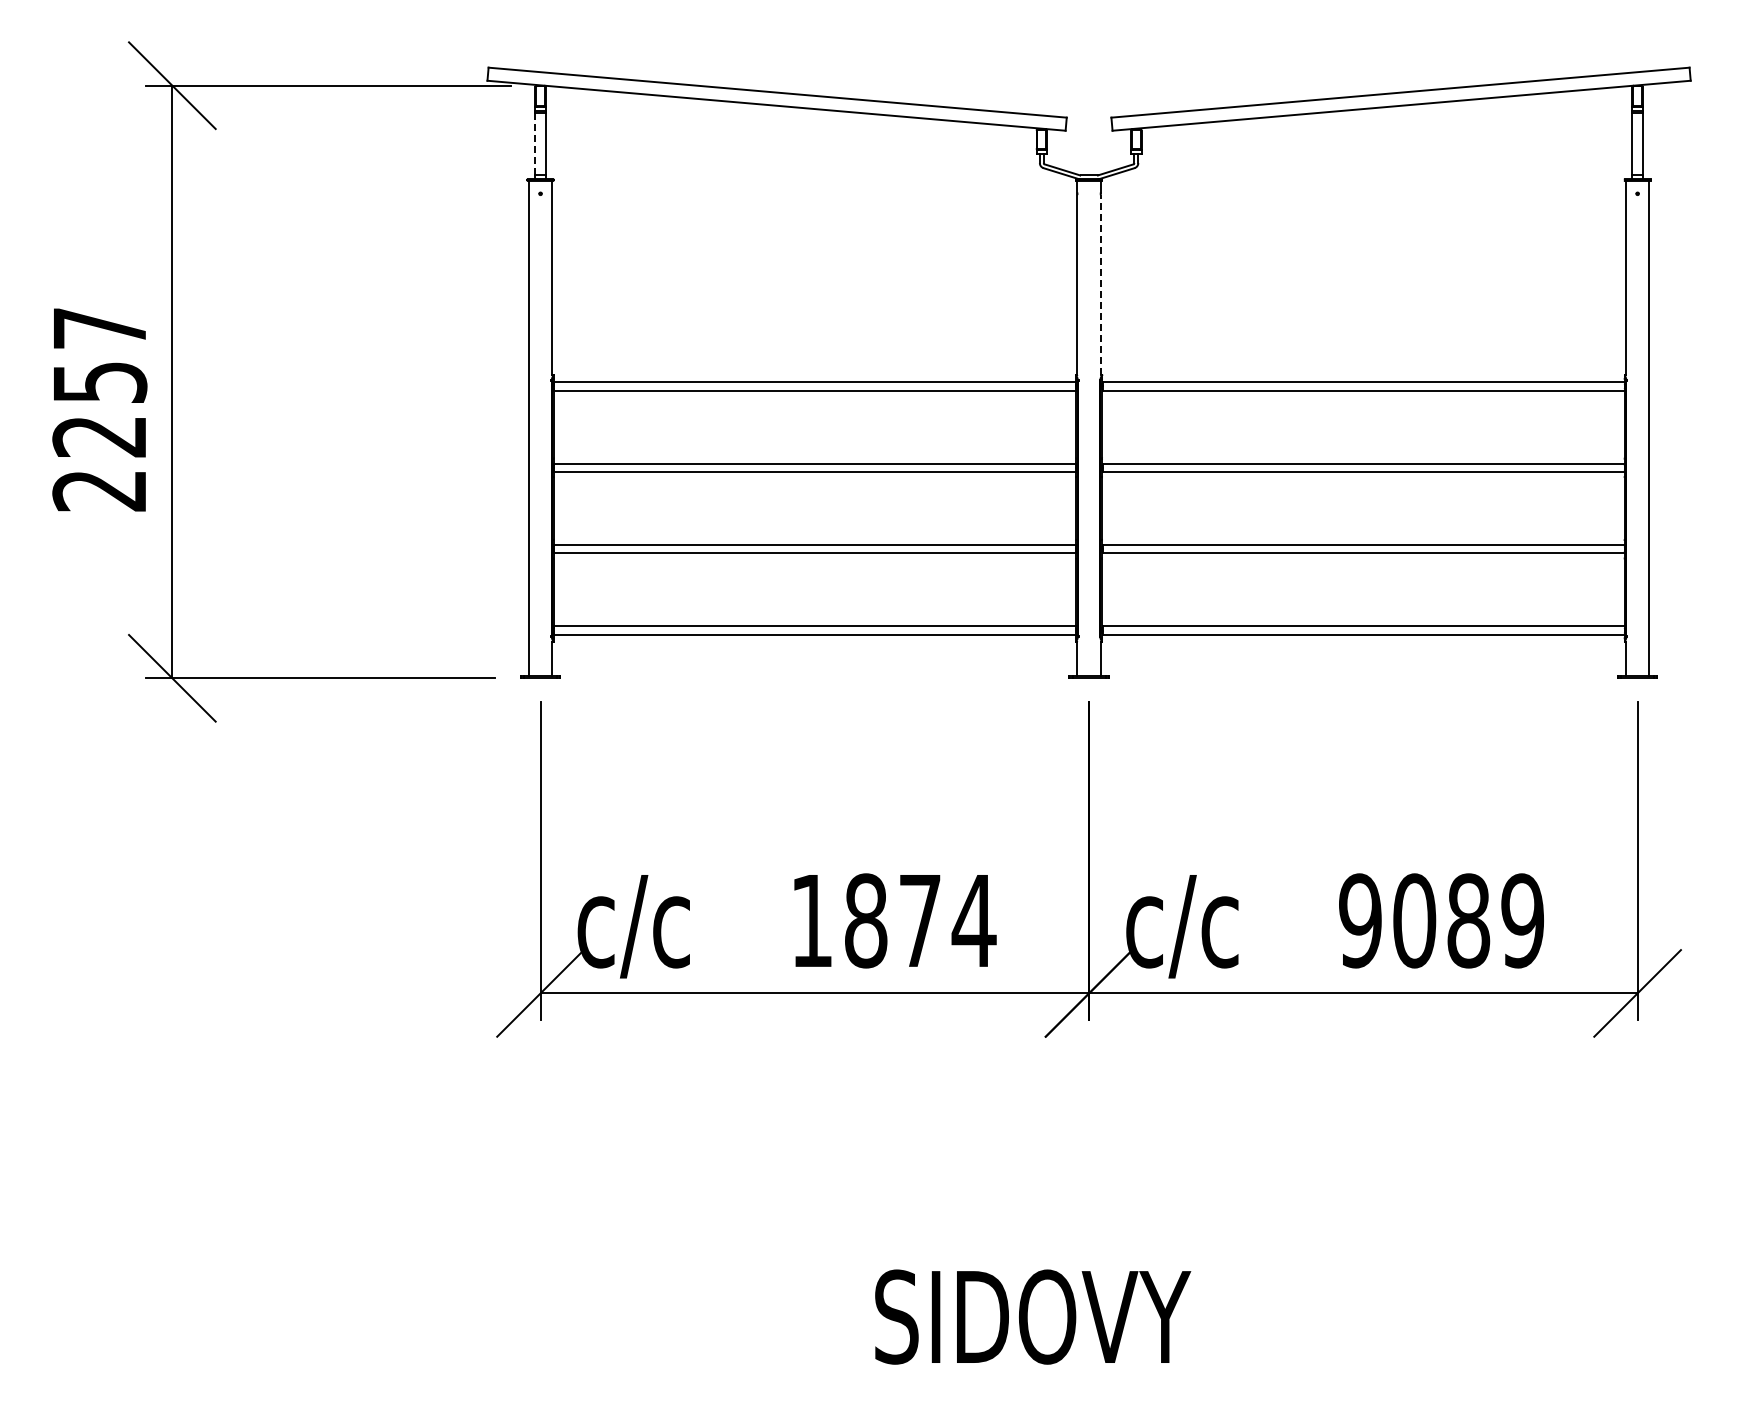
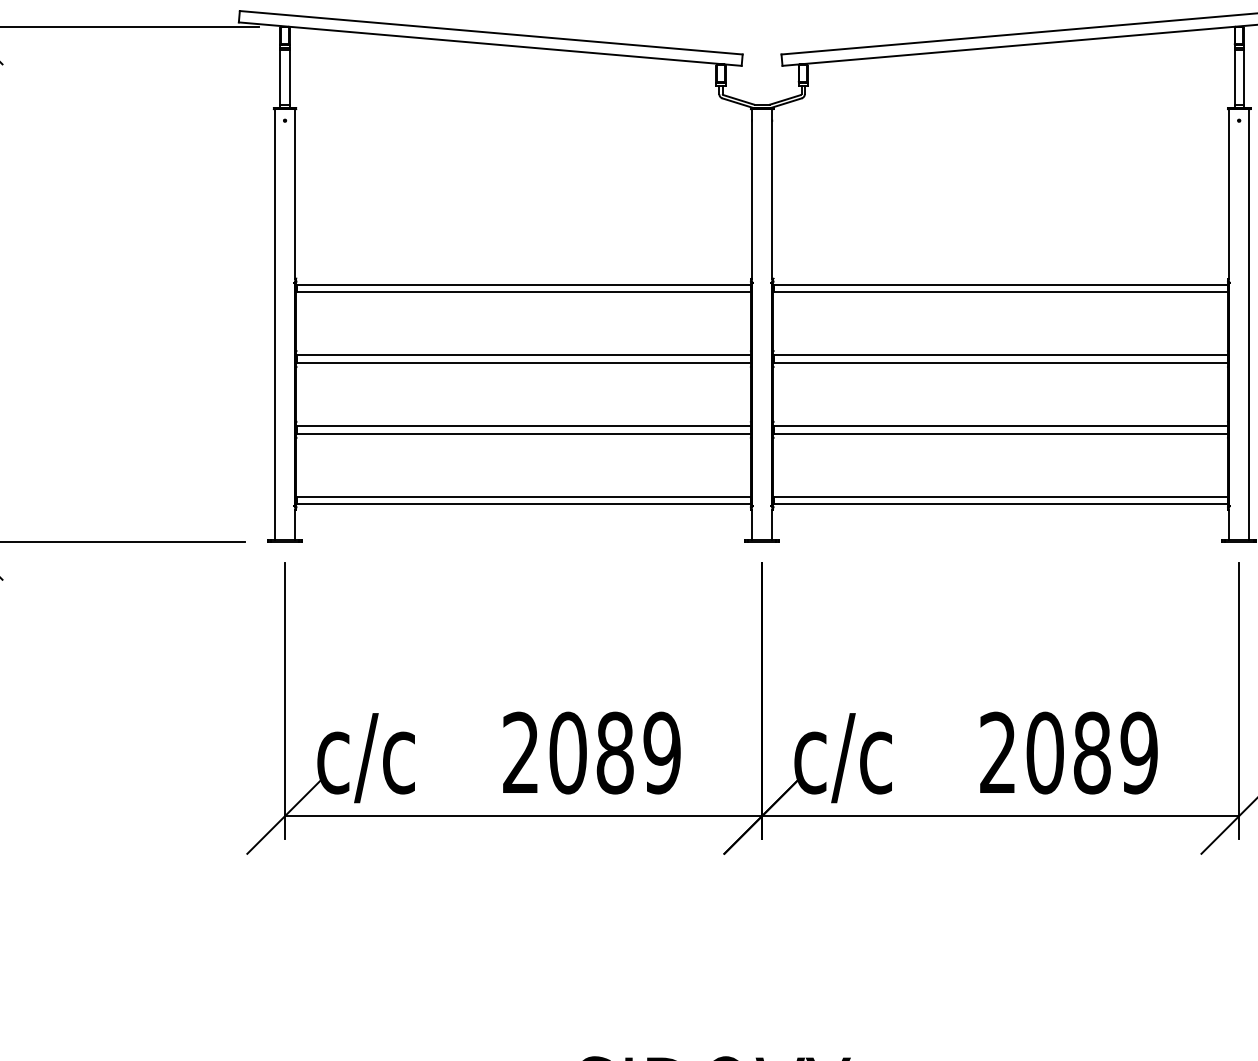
line: (535, 144) -> (280, 77), dashed -> solid
line: (1100, 284) -> (772, 199), dashed -> solid
text: (893, 920) -> (591, 752), 1874 -> 2089
text: (1360, 920) -> (998, 752), 9089 -> 2089

